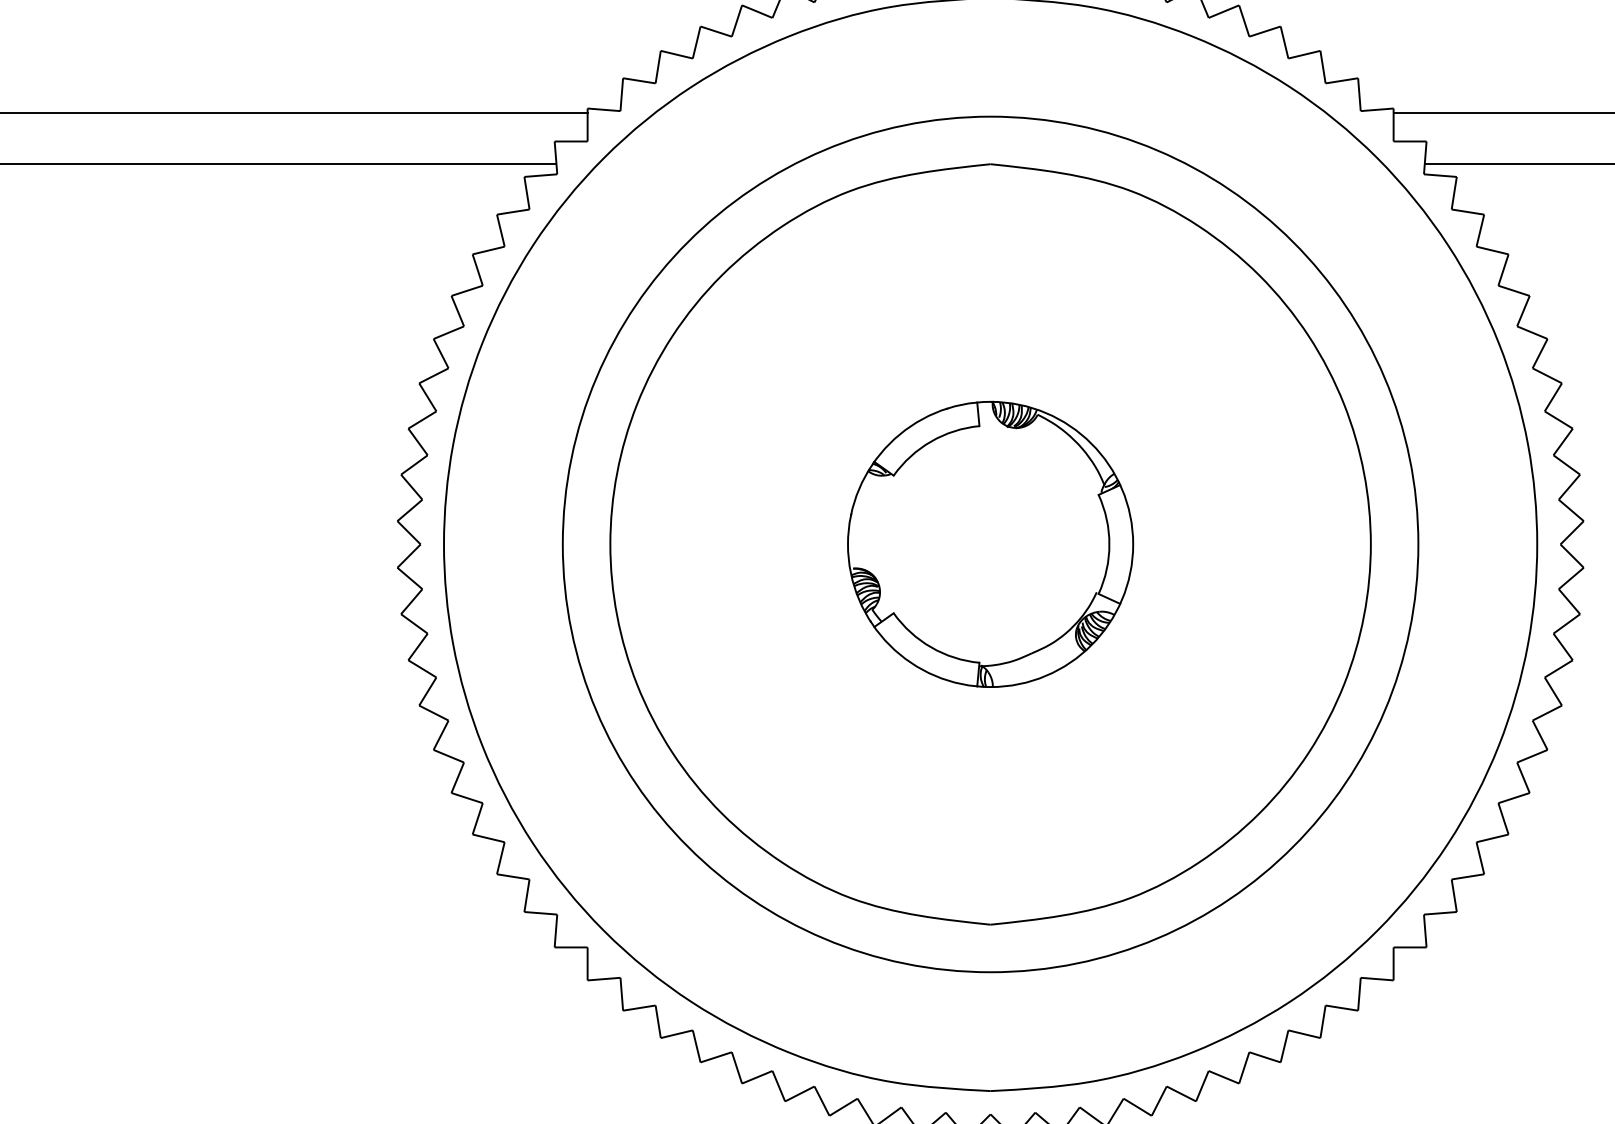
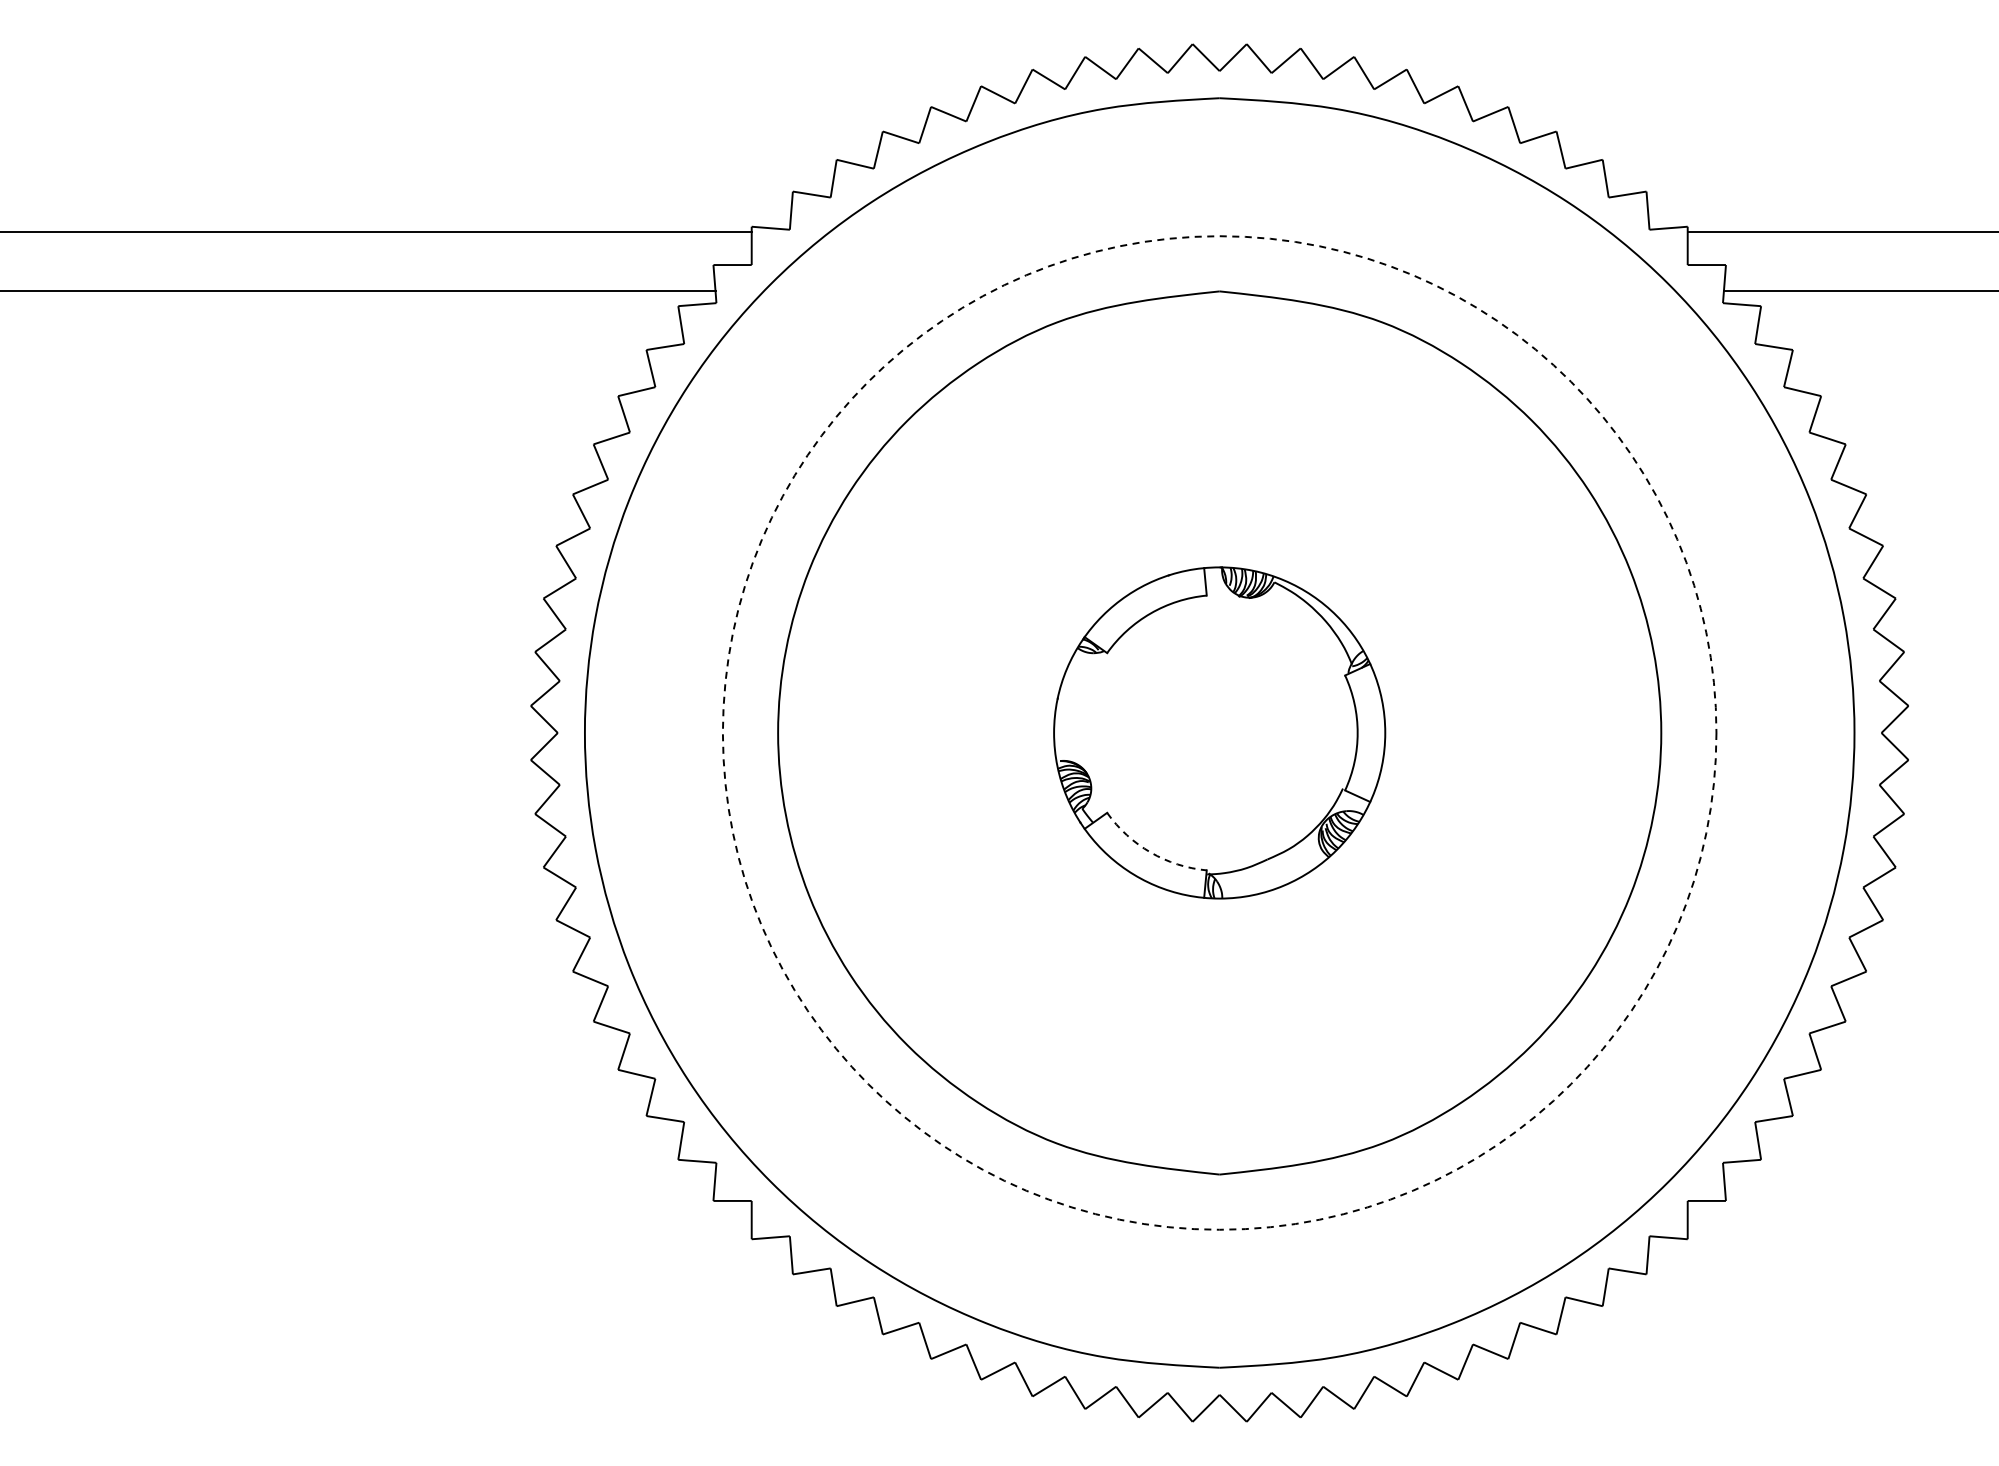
circle: (990, 544) -> (1219, 732), solid -> dashed
arc: (931, 647) -> (1150, 852), solid -> dashed

